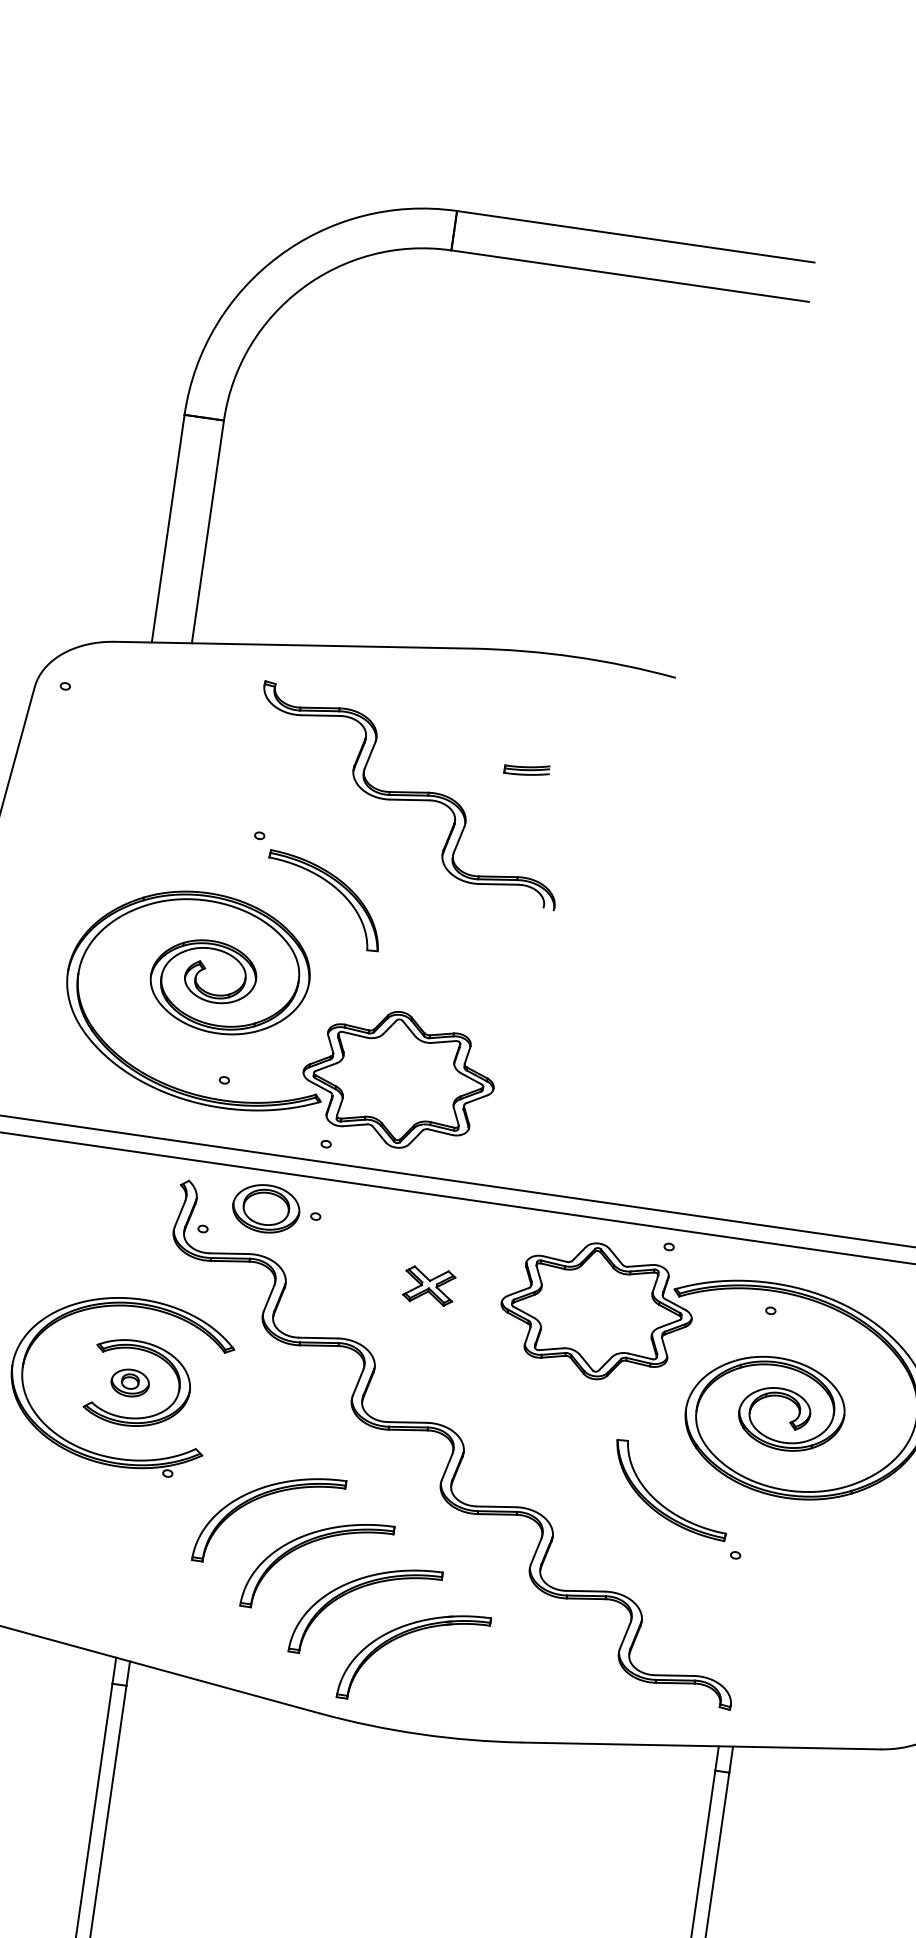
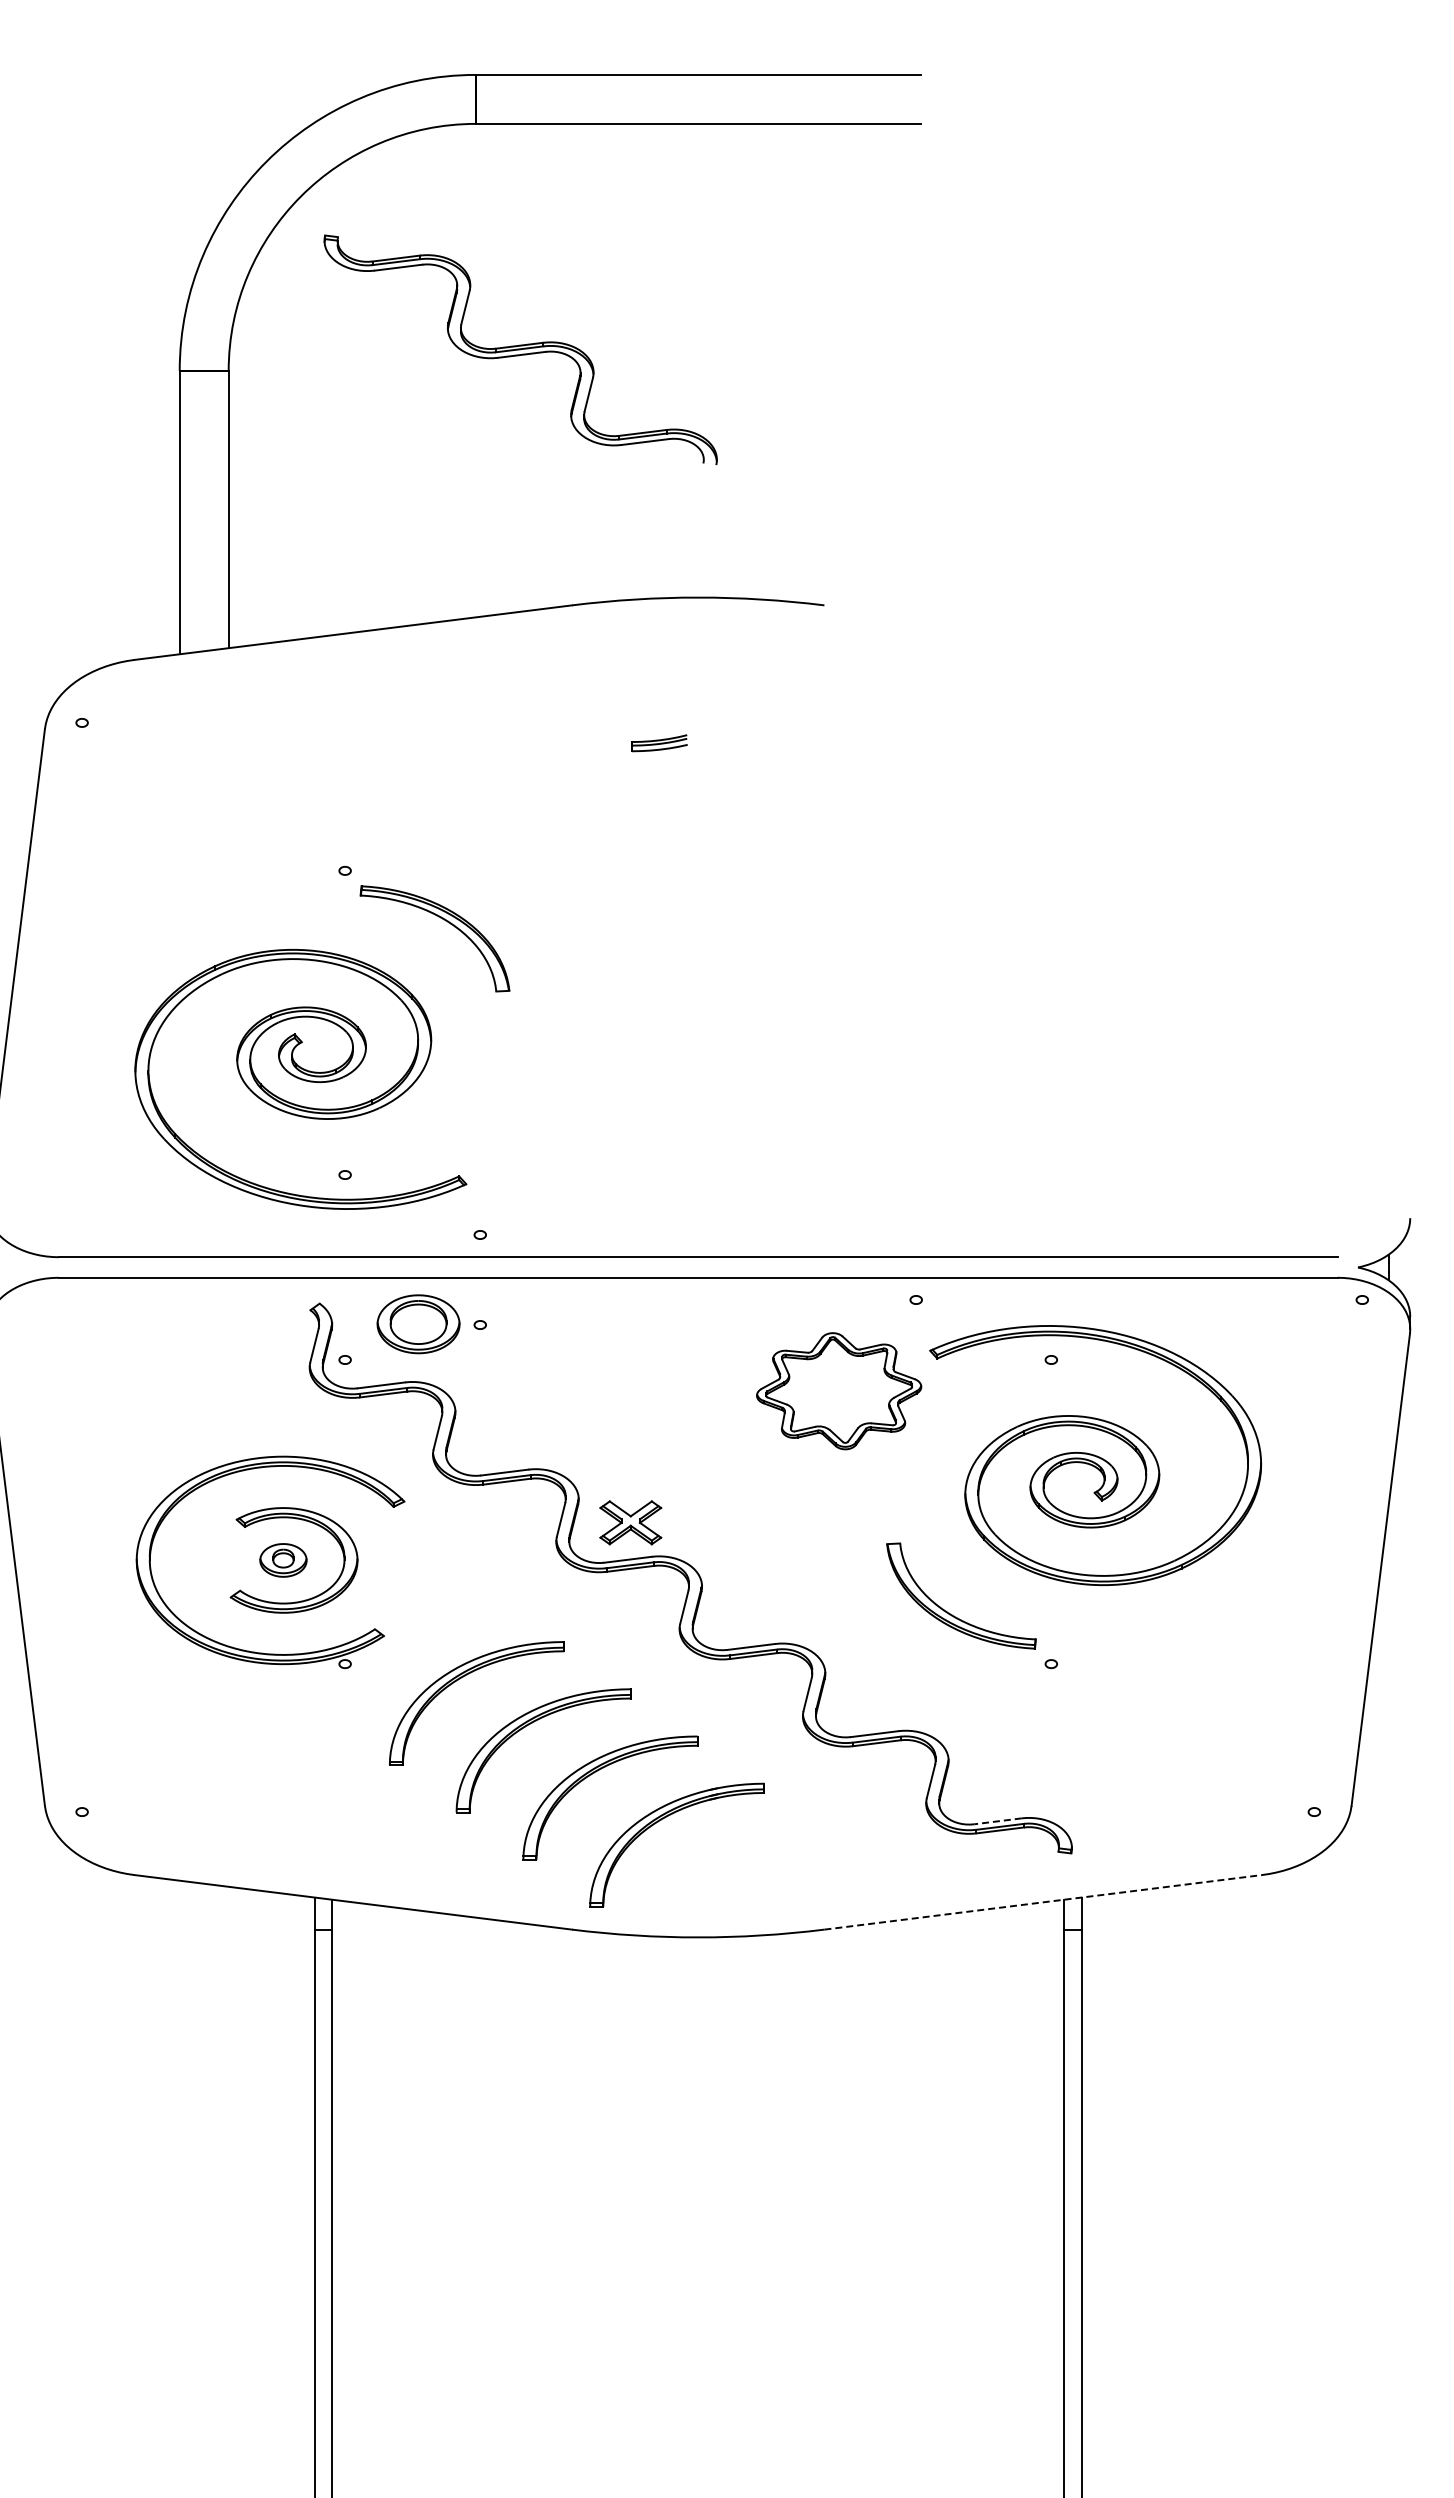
part: (409, 795) -> (520, 349), moved
part: (398, 1079) -> (557, 1143), removed
part: (429, 1285) -> (630, 1522), moved
part: (596, 1311) -> (838, 1391), size x0.7
line: (674, 1675) -> (997, 1821), solid -> dashed
line: (701, 1746) -> (1043, 1902), solid -> dashed

